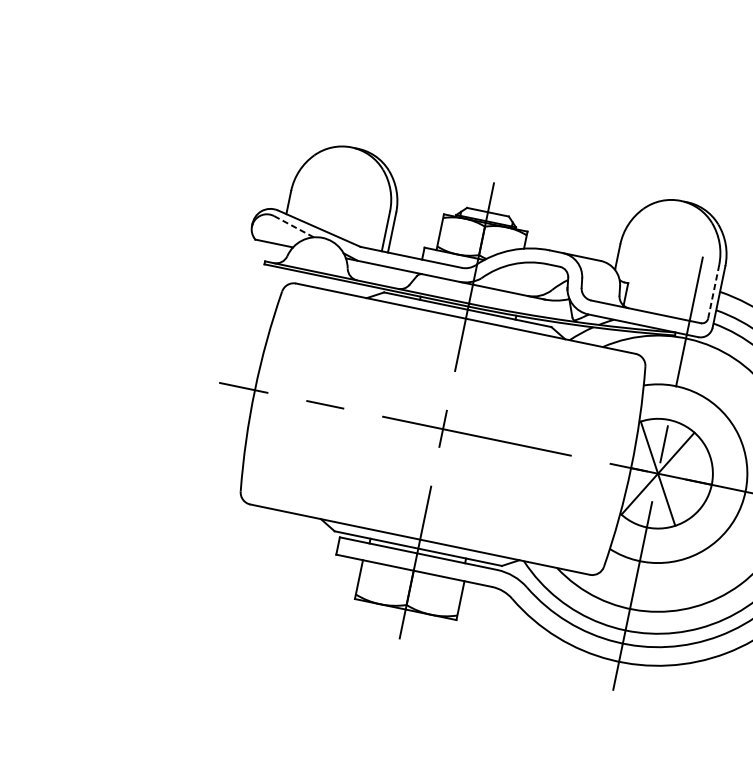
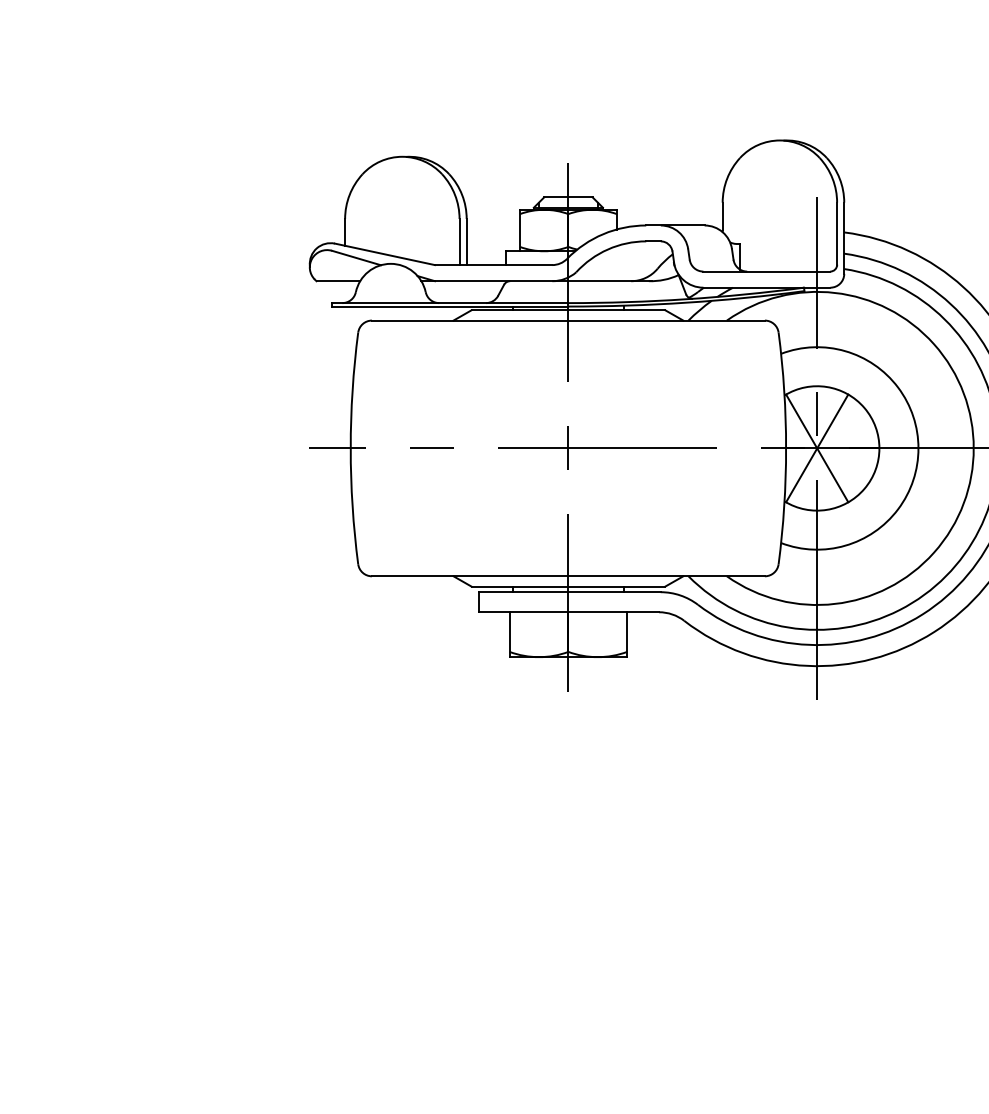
line: (293, 227) -> (356, 258), dashed -> solid
line: (714, 291) -> (837, 233), dashed -> solid

